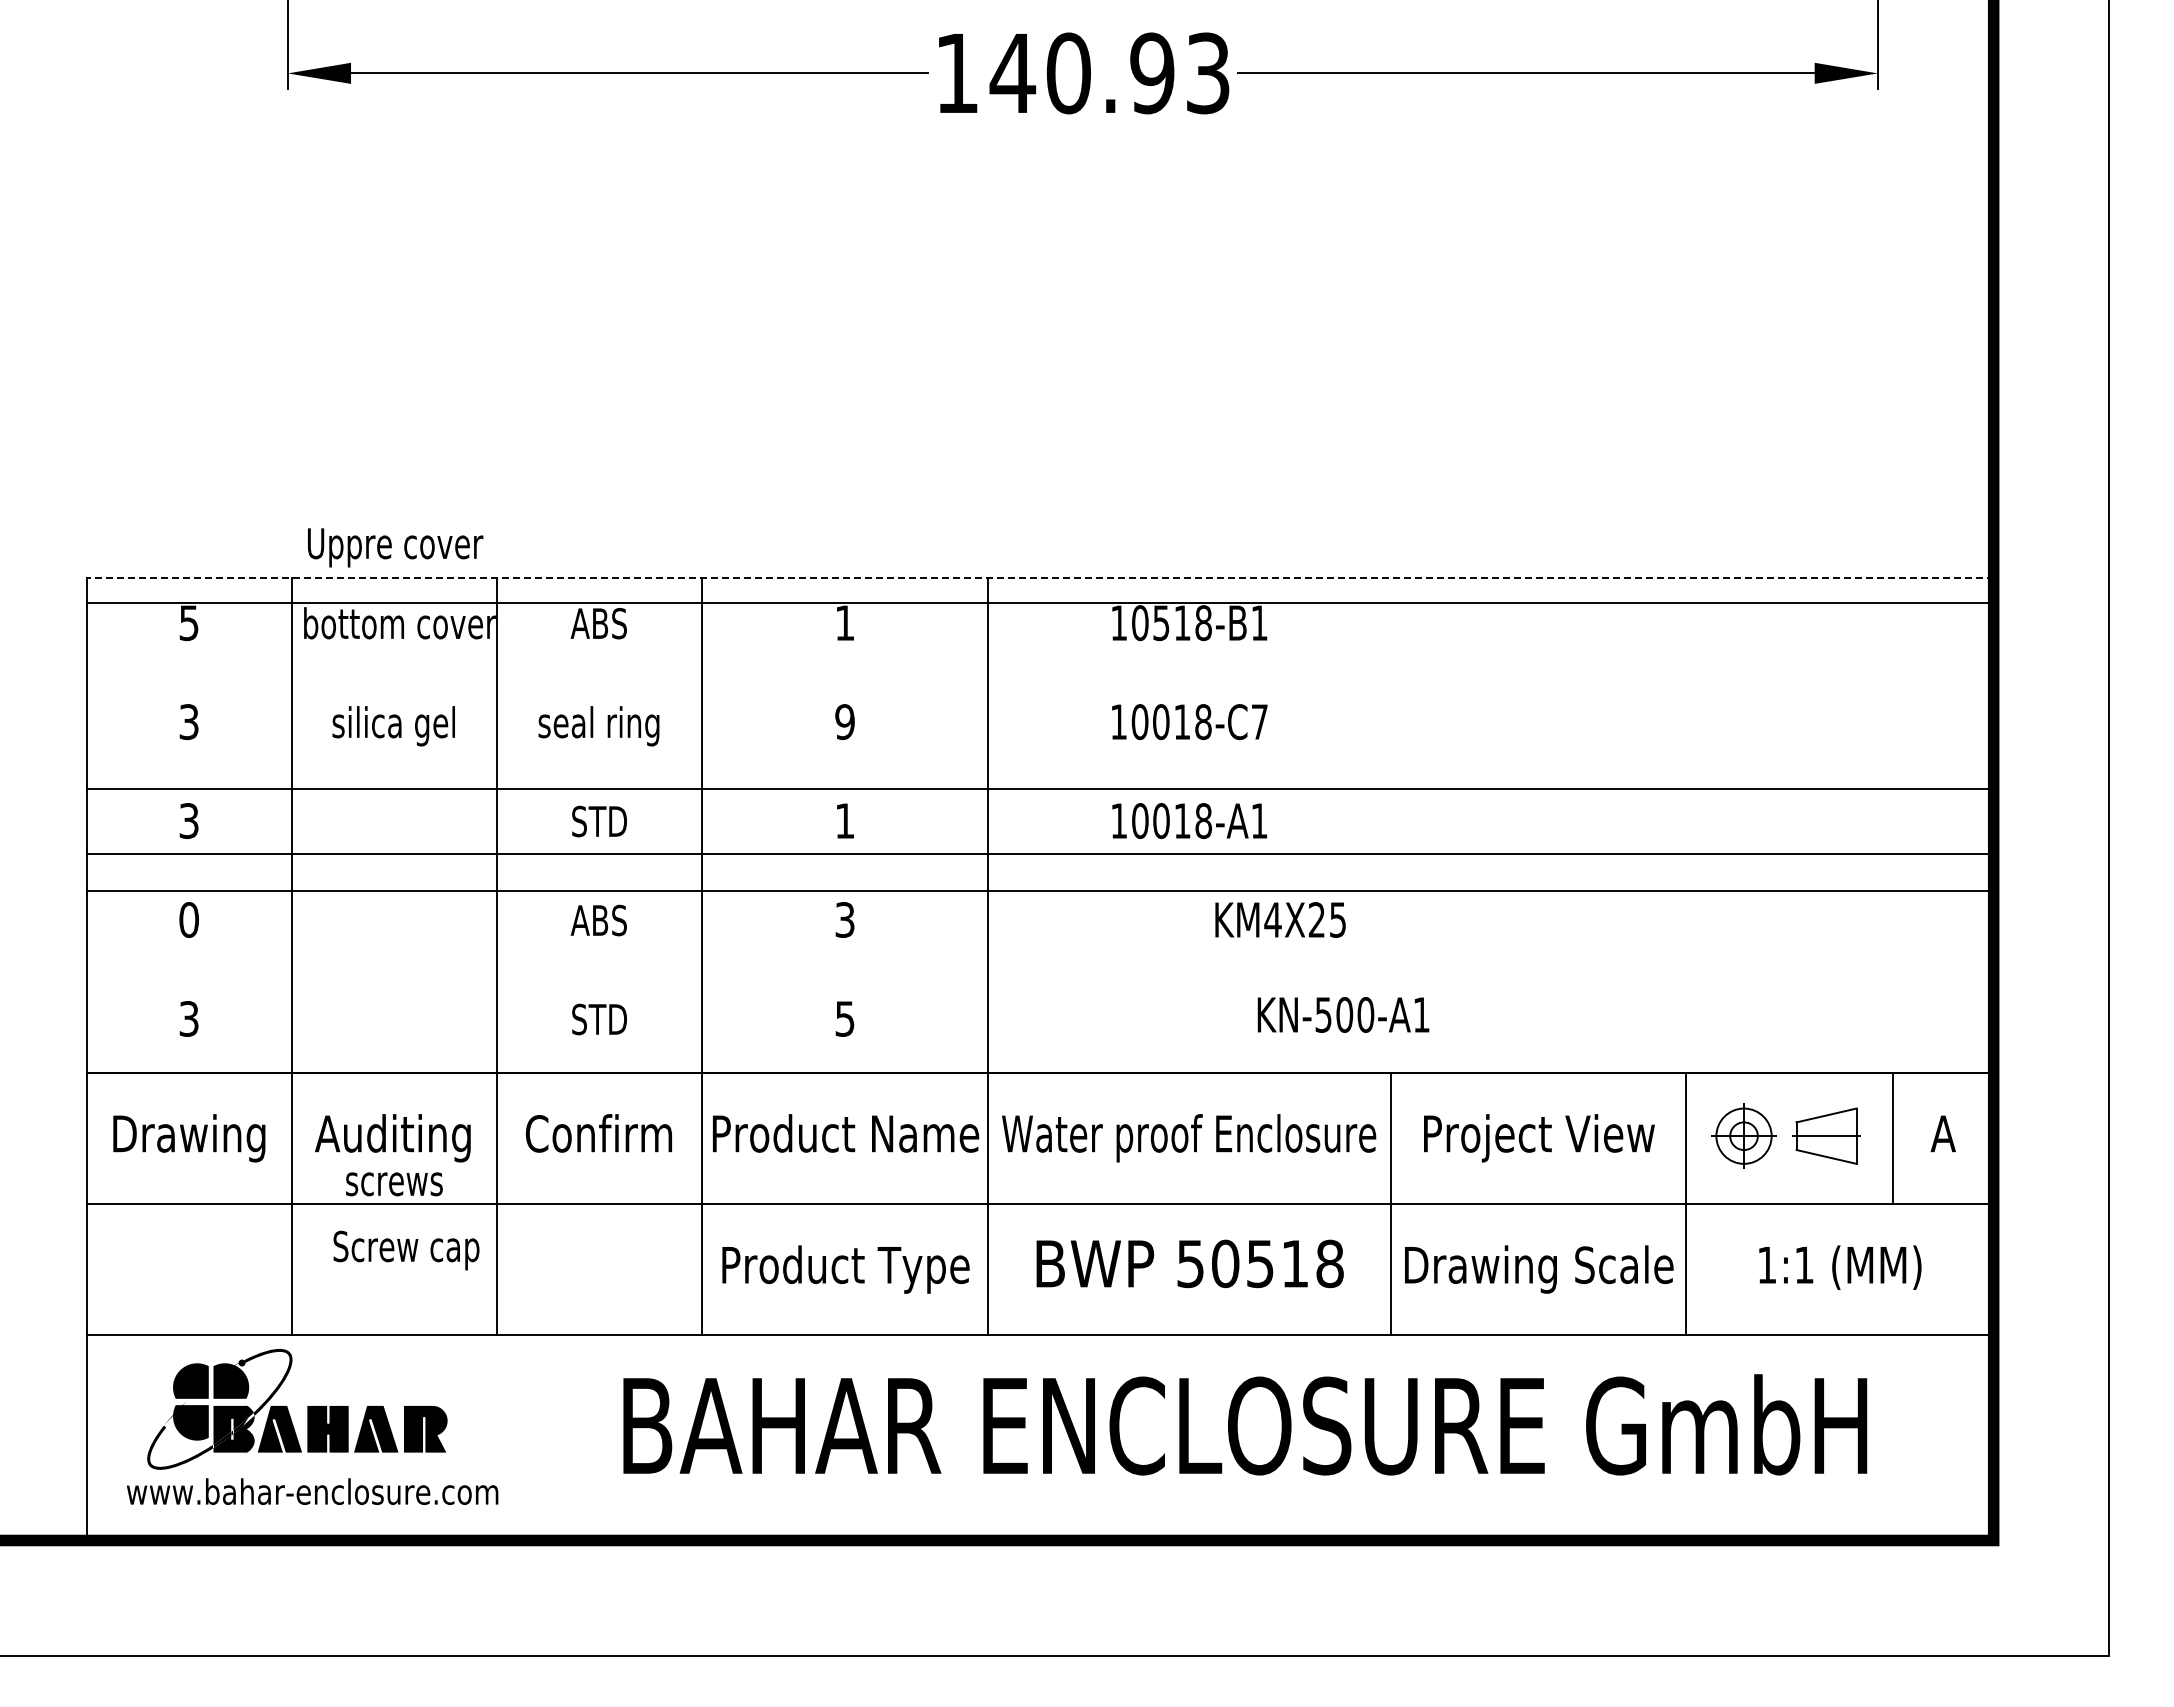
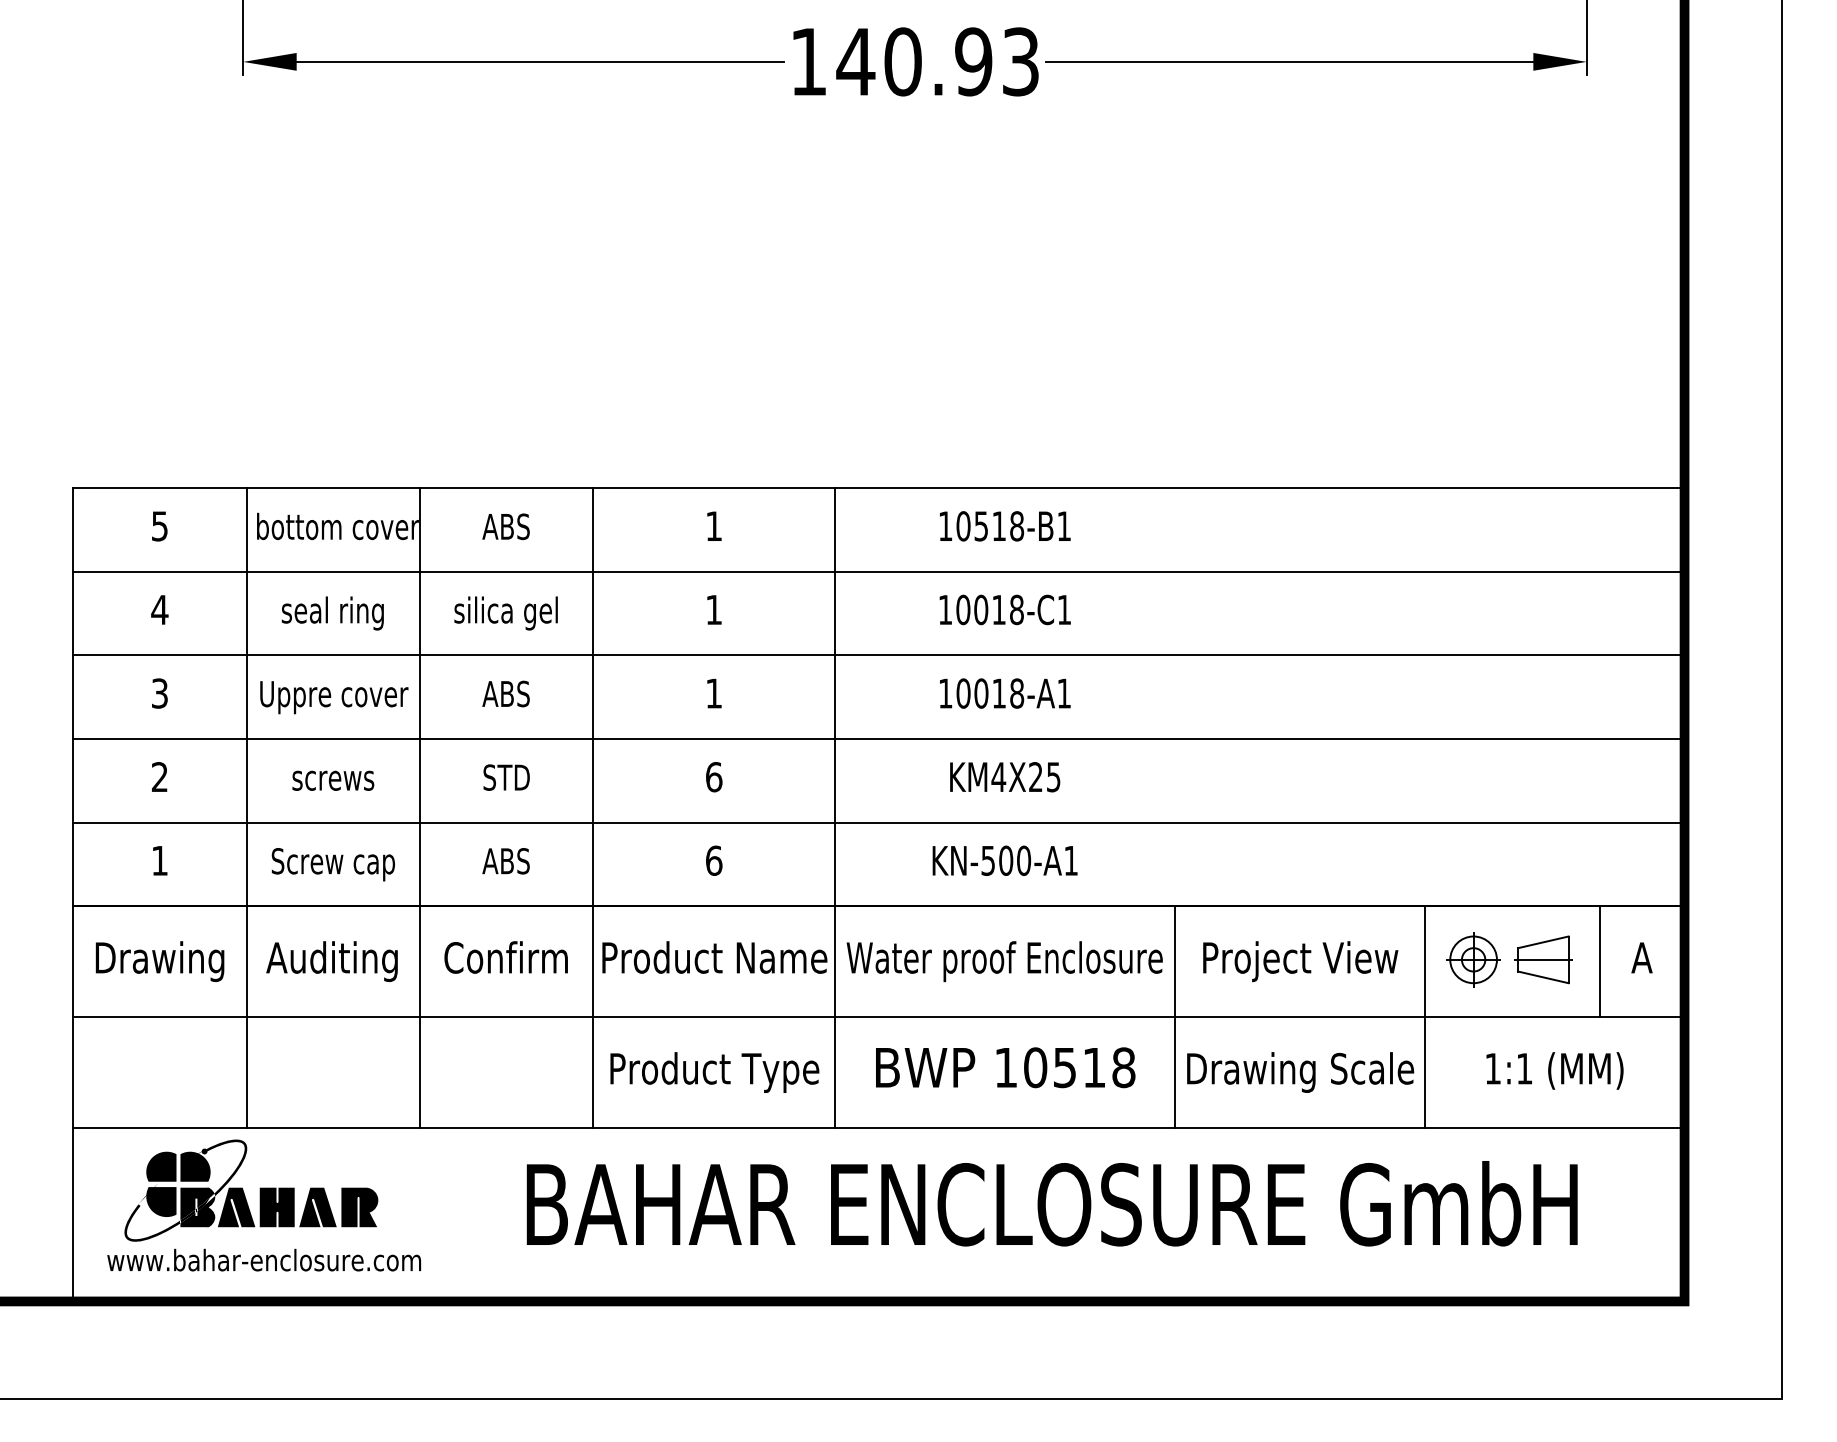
text: (395, 547) -> (334, 697), moved
line: (1039, 577) -> (878, 487), dashed -> solid
line: (1039, 602) -> (878, 571), moved
text: (1259, 721) -> (1064, 609), 10018-C7 -> 10018-C1
text: (188, 722) -> (159, 610), 3 -> 4
text: (844, 722) -> (713, 610), 9 -> 1
text: (393, 726) -> (332, 613), silica gel -> seal ring
text: (598, 726) -> (505, 613), seal ring -> silica gel
line: (1039, 788) -> (878, 738), moved
text: (598, 821) -> (505, 693), STD -> ABS
line: (1039, 853) -> (878, 655), moved
line: (1039, 890) -> (878, 822), moved
text: (188, 919) -> (159, 776), 0 -> 2
text: (845, 919) -> (714, 776), 3 -> 6
text: (1280, 919) -> (1005, 776), moved
text: (598, 920) -> (505, 777), ABS -> STD
text: (1343, 1014) -> (1005, 860), moved
text: (188, 1018) -> (159, 860), 3 -> 1
text: (845, 1018) -> (714, 860), 5 -> 6
text: (598, 1019) -> (505, 861), STD -> ABS
text: (394, 1184) -> (333, 780), moved
text: (406, 1250) -> (333, 864), moved
text: (1190, 1264) -> (1005, 1068), 50518 -> 10518

